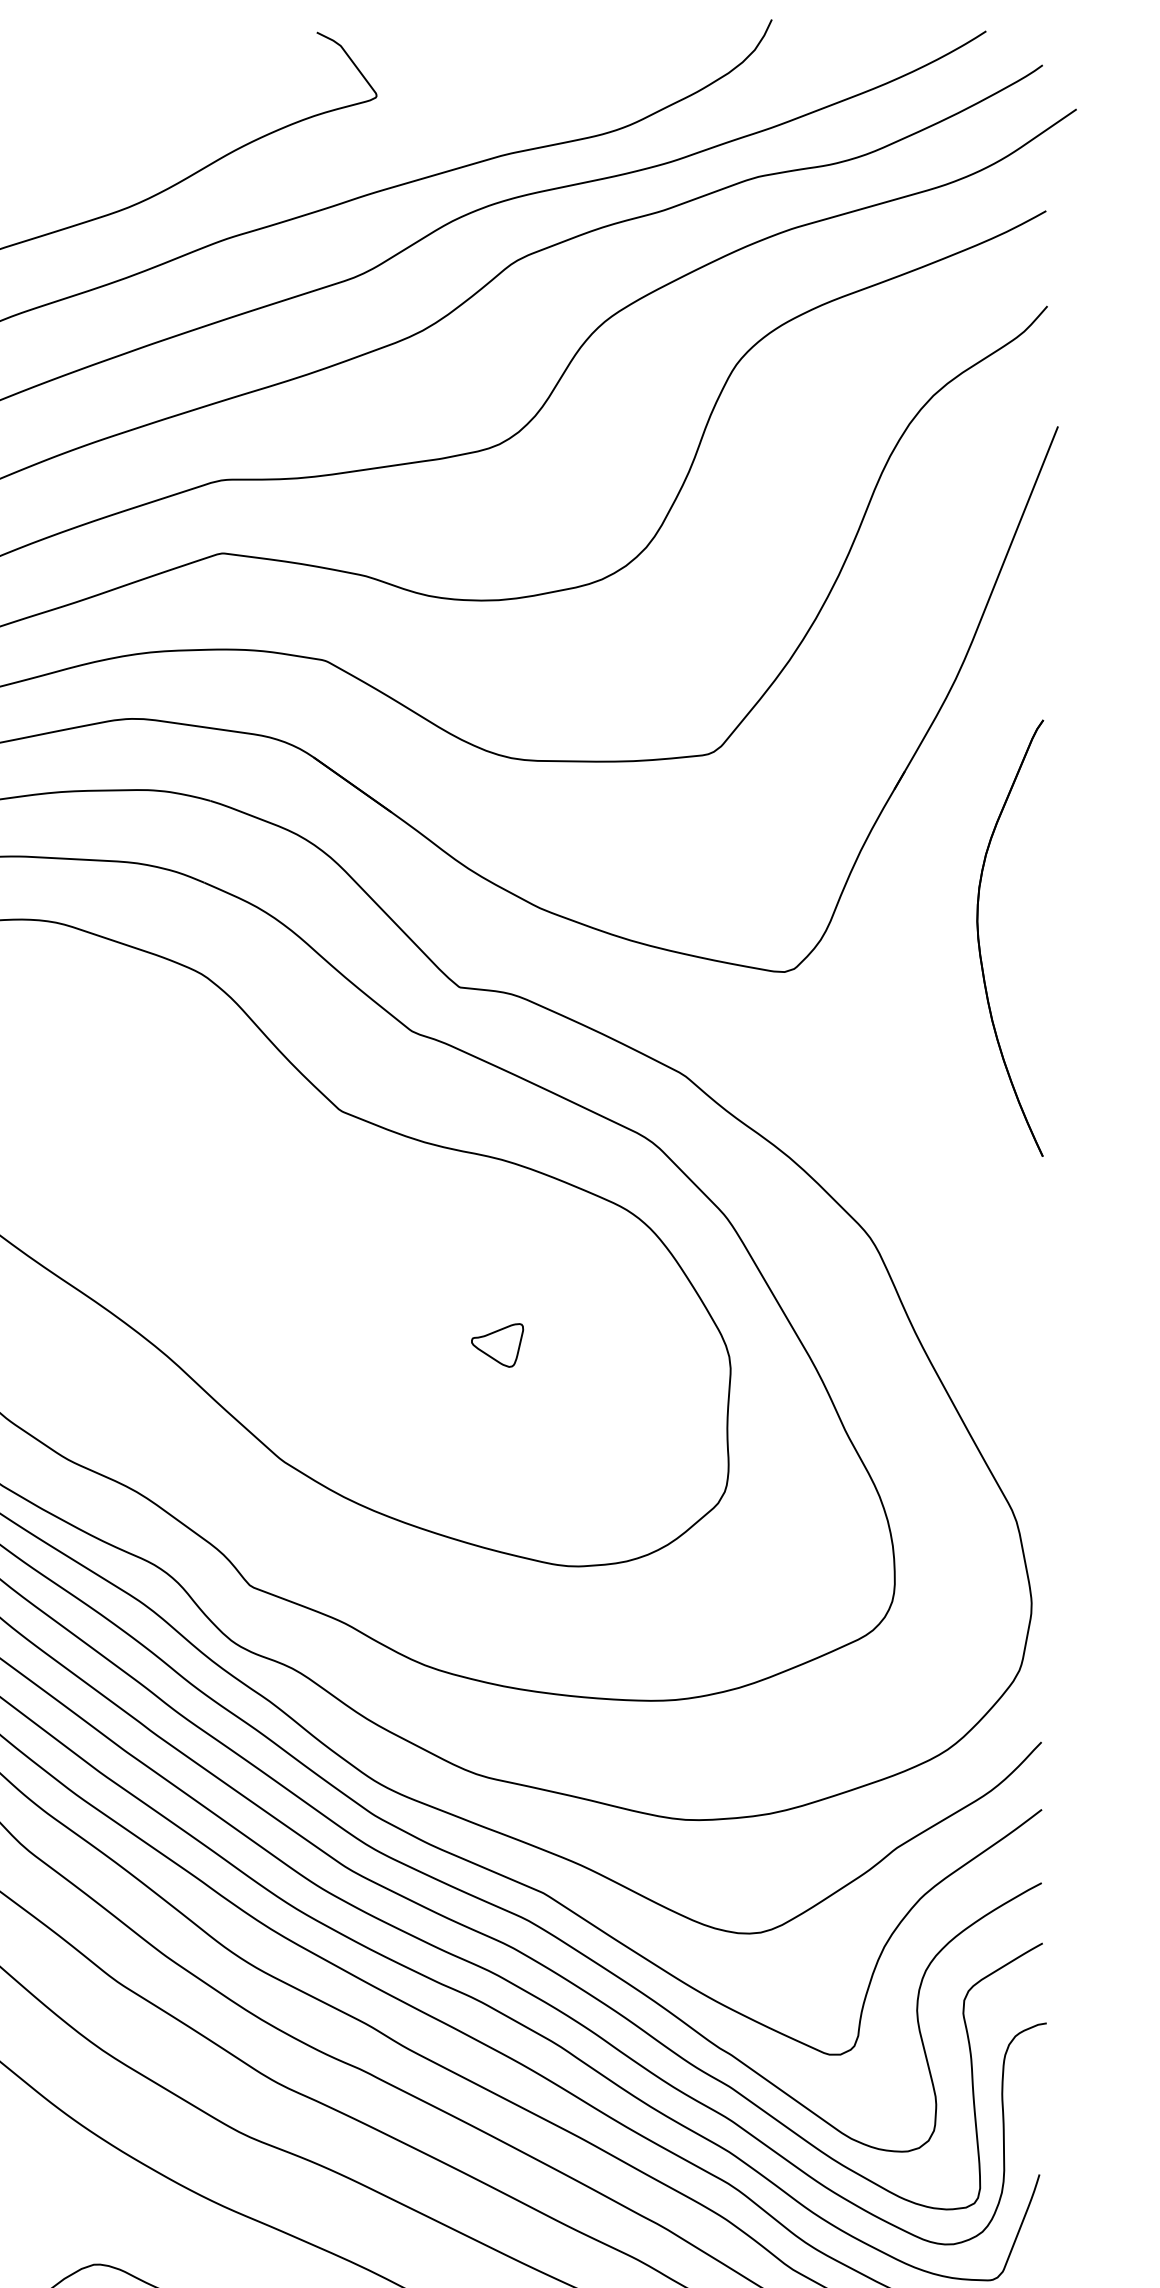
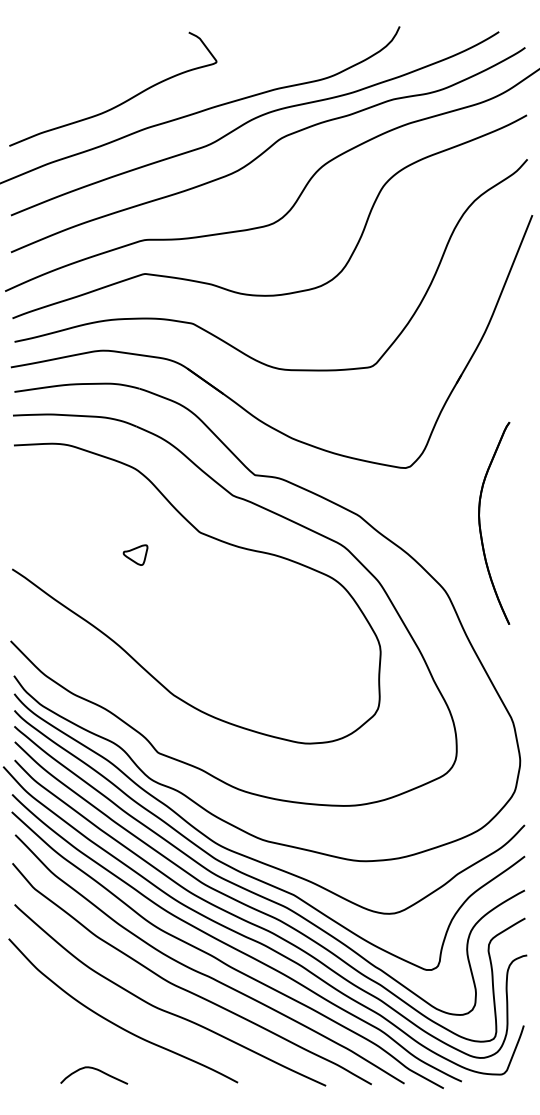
part: (980, 936) -> (480, 522), moved
part: (497, 1343) -> (135, 554), moved

